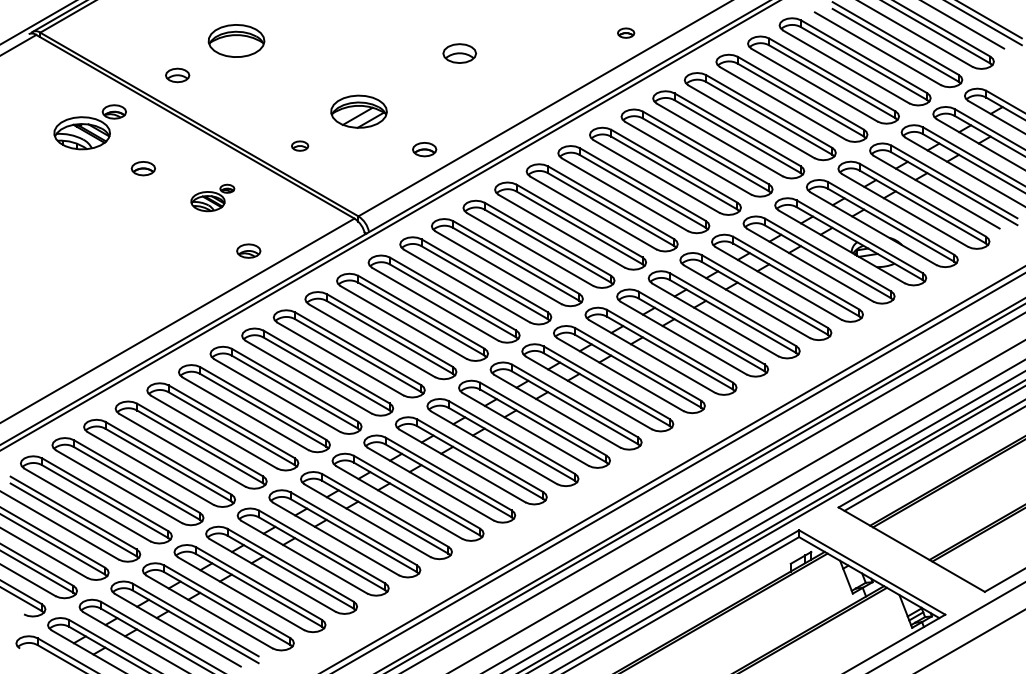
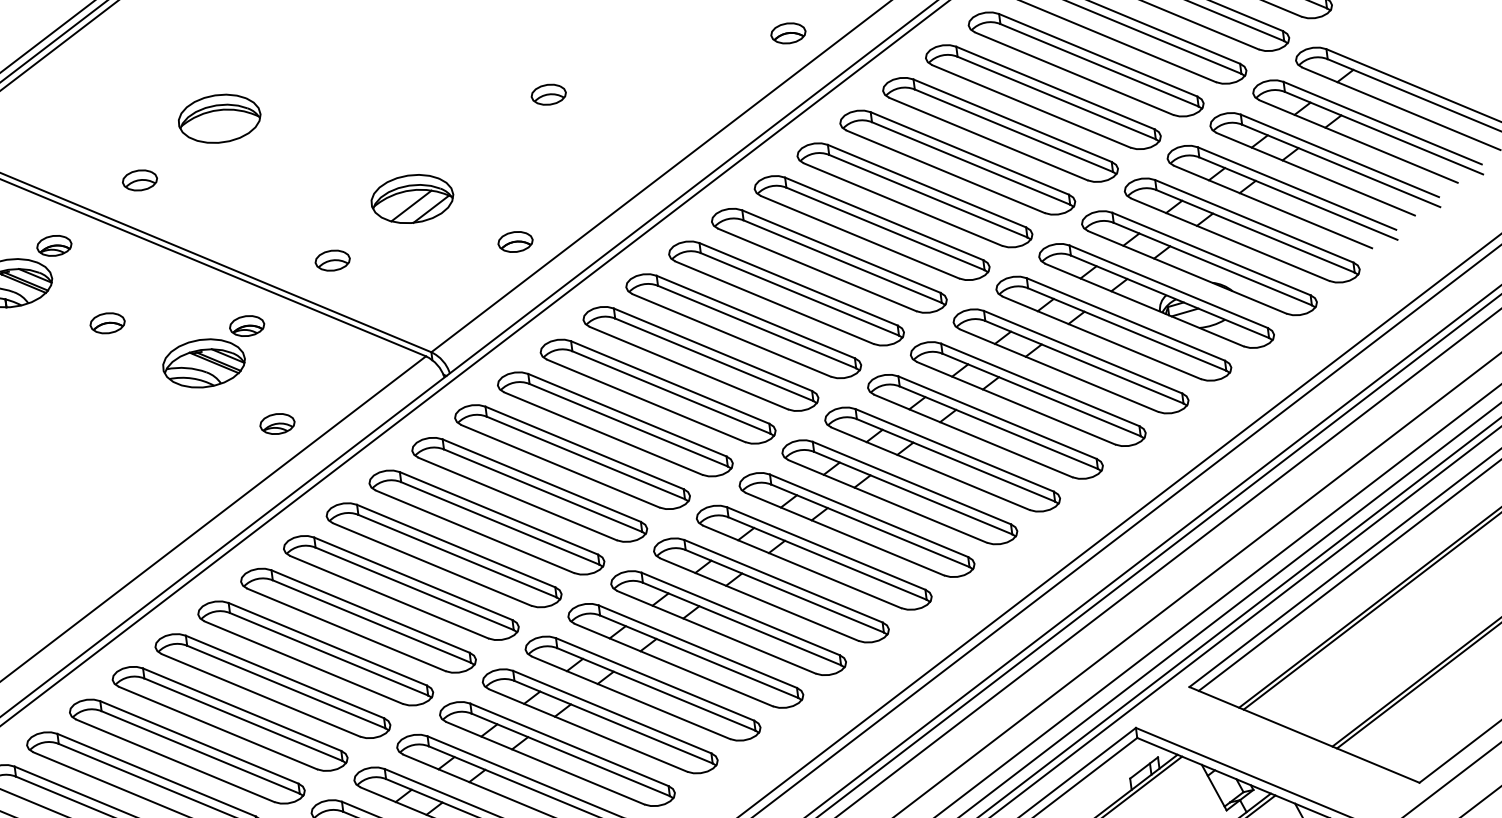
part: (625, 32) -> (787, 32), size x1.43
part: (459, 53) -> (548, 94), size x0.71
part: (299, 145) -> (331, 259), size x1.43
part: (212, 197) -> (214, 352), size x1.67

